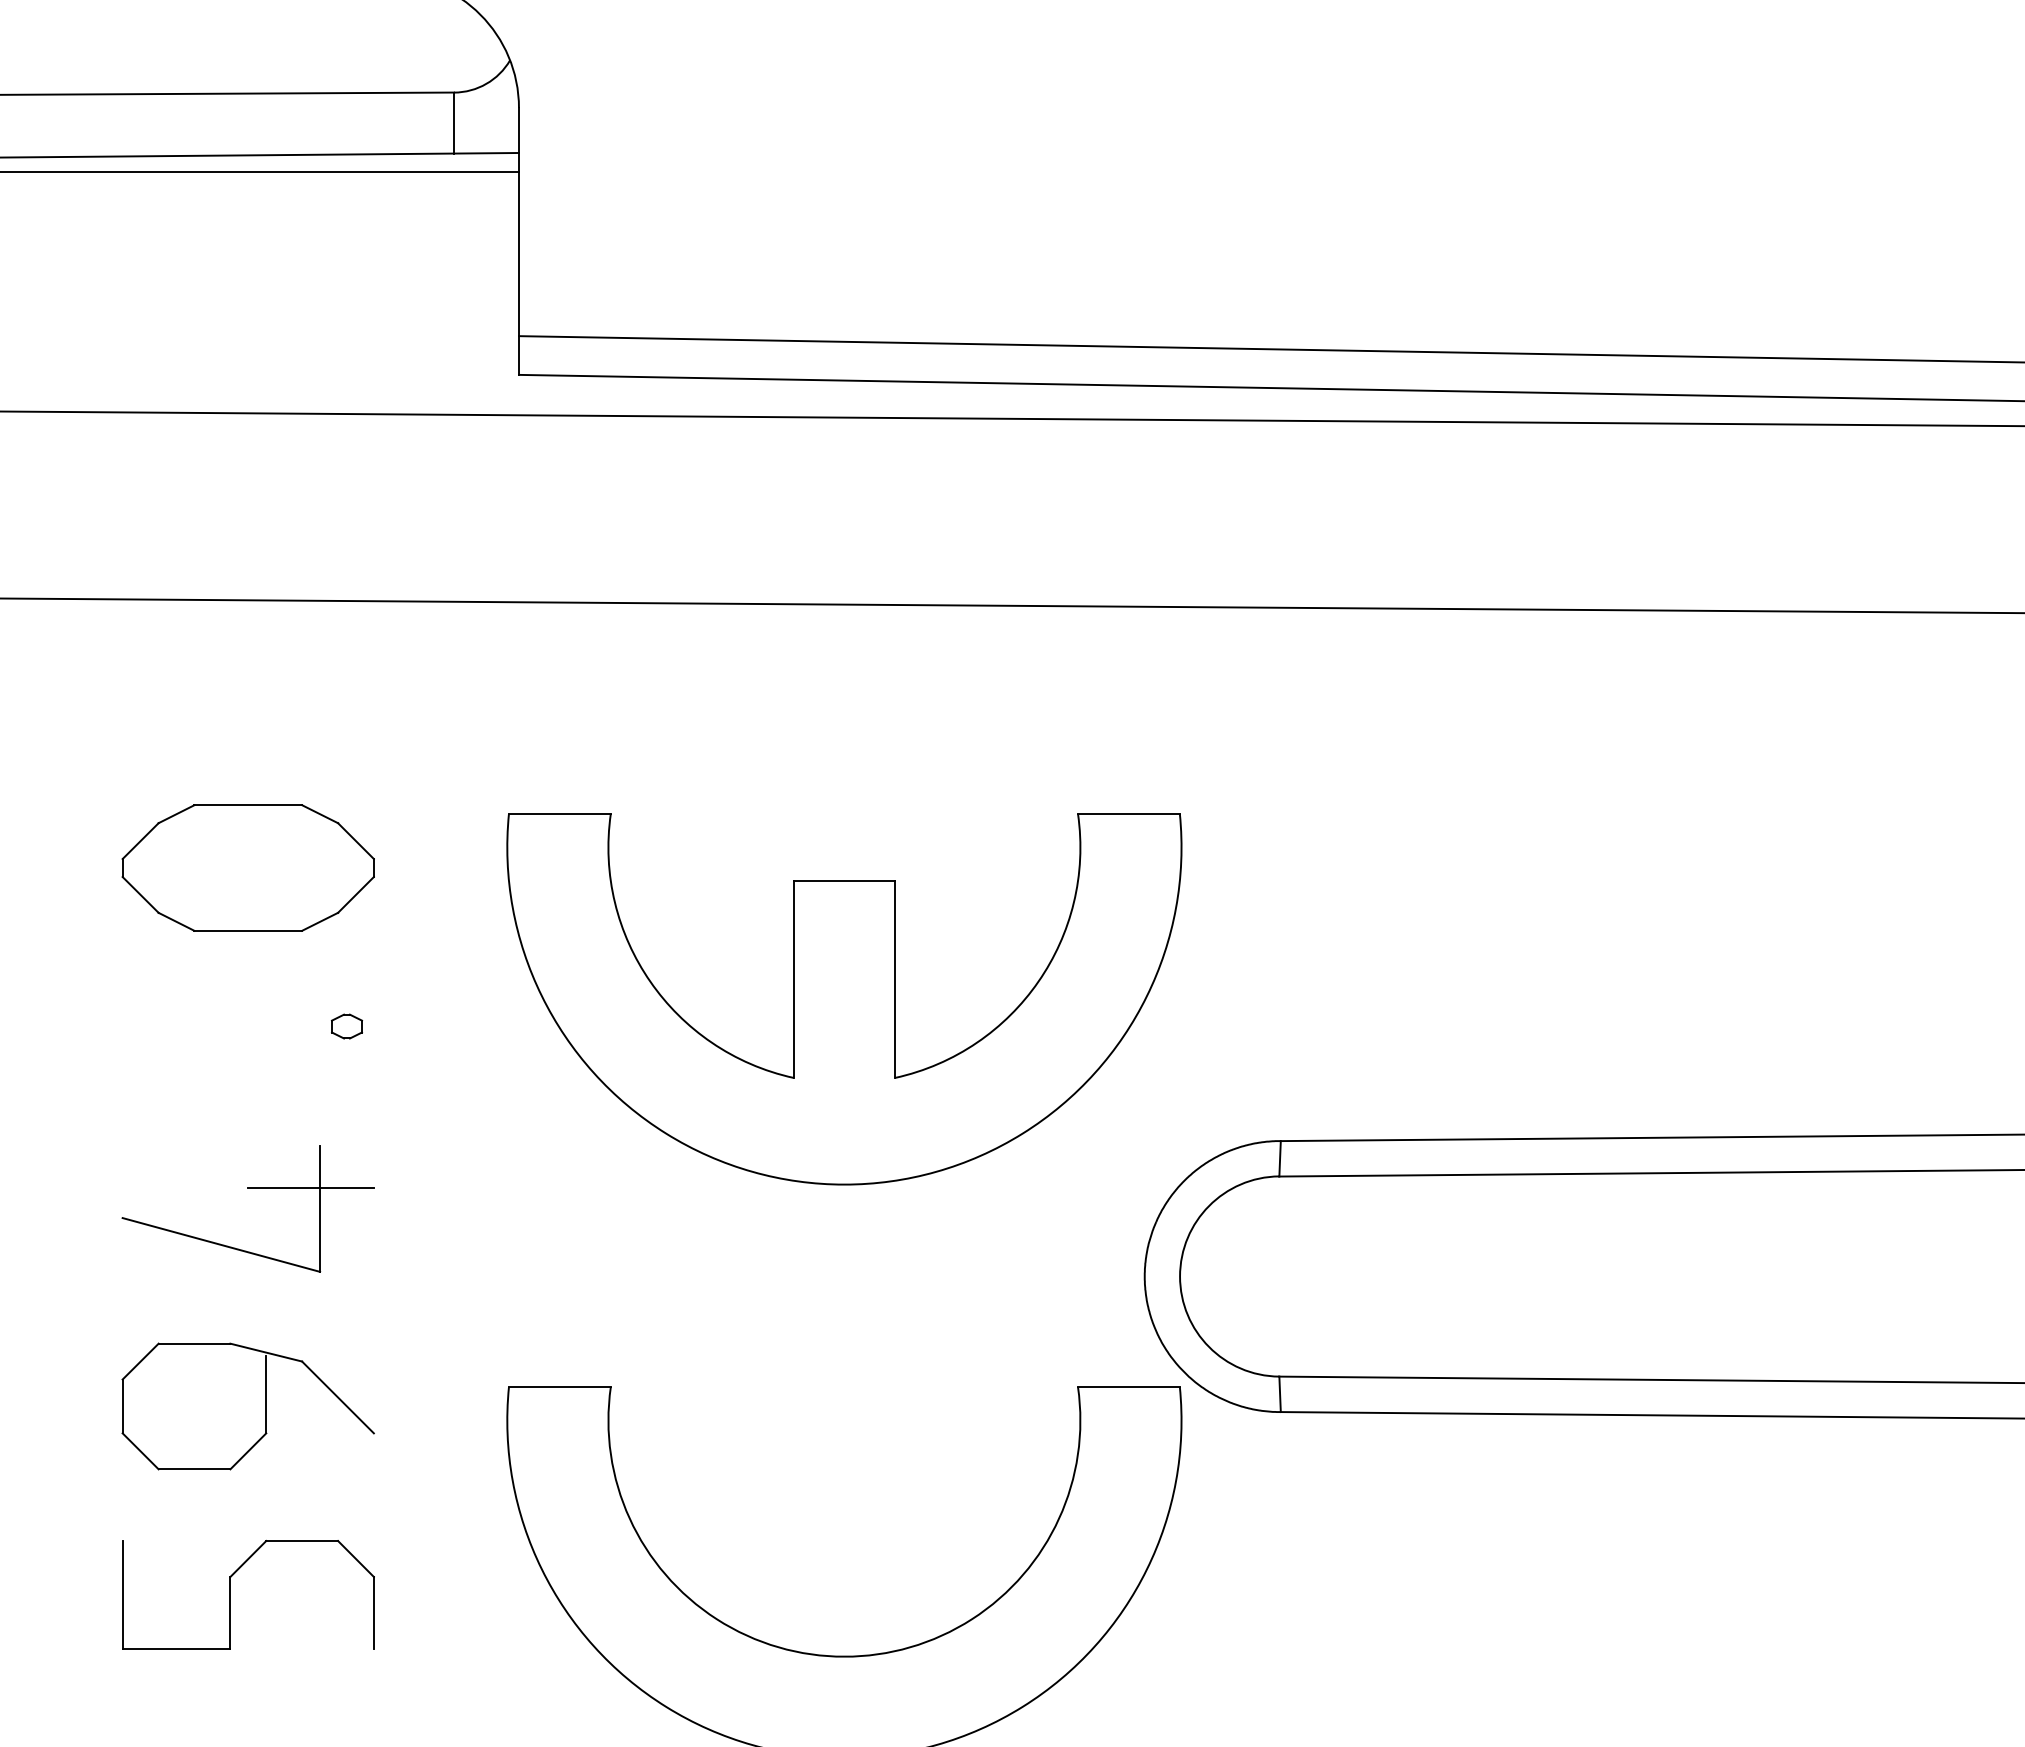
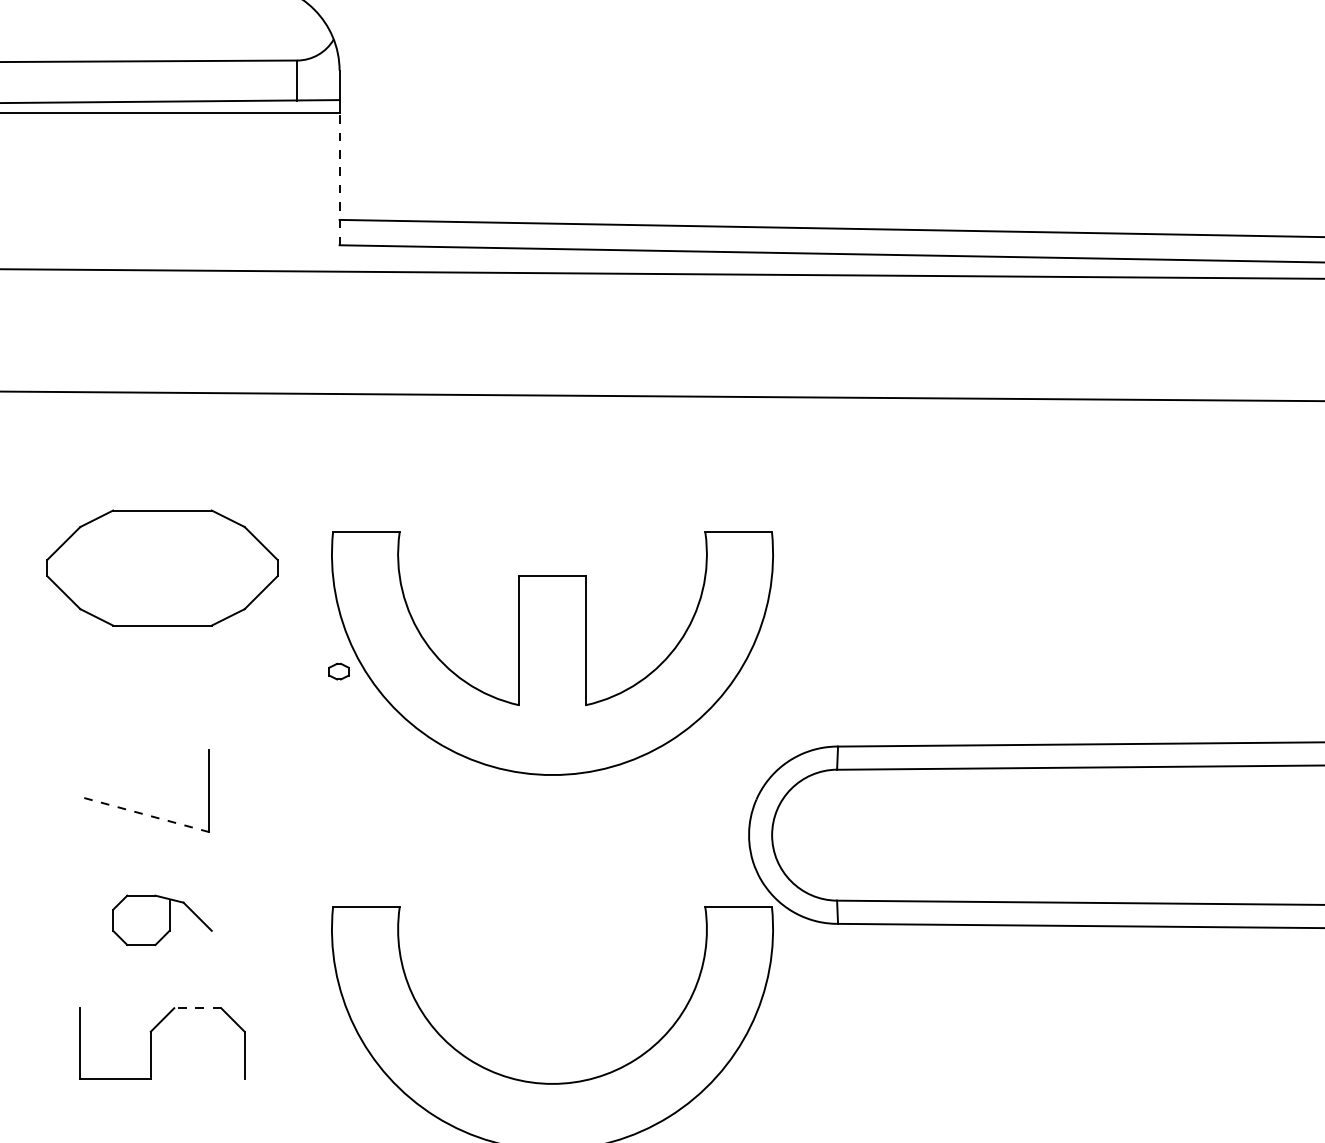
line: (518, 272) -> (339, 178), solid -> dashed
part: (248, 867) -> (162, 567), size x1.4
part: (346, 1026) -> (338, 671), moved
line: (310, 1188) -> (203, 777), removed
line: (220, 1244) -> (144, 814), solid -> dashed
part: (248, 1406) -> (162, 920), size x0.6
line: (301, 1541) -> (197, 1008), solid -> dashed

